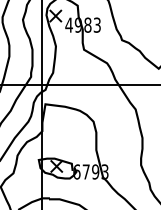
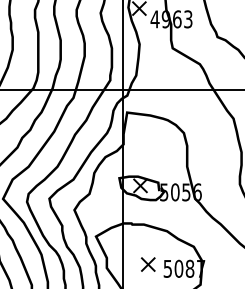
text: (88, 25) -> (177, 19), 4983 -> 4963
text: (90, 172) -> (180, 192), 6793 -> 5056

